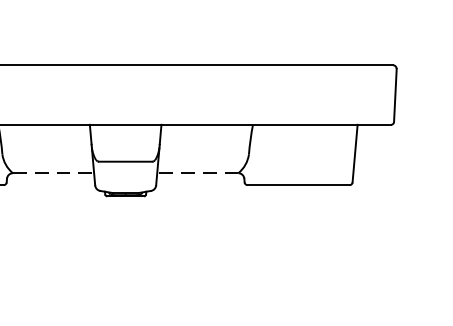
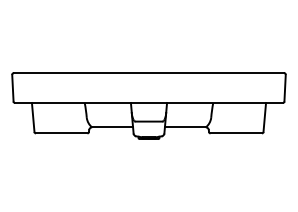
line: (53, 173) -> (112, 127), dashed -> solid
line: (198, 173) -> (185, 127), dashed -> solid

